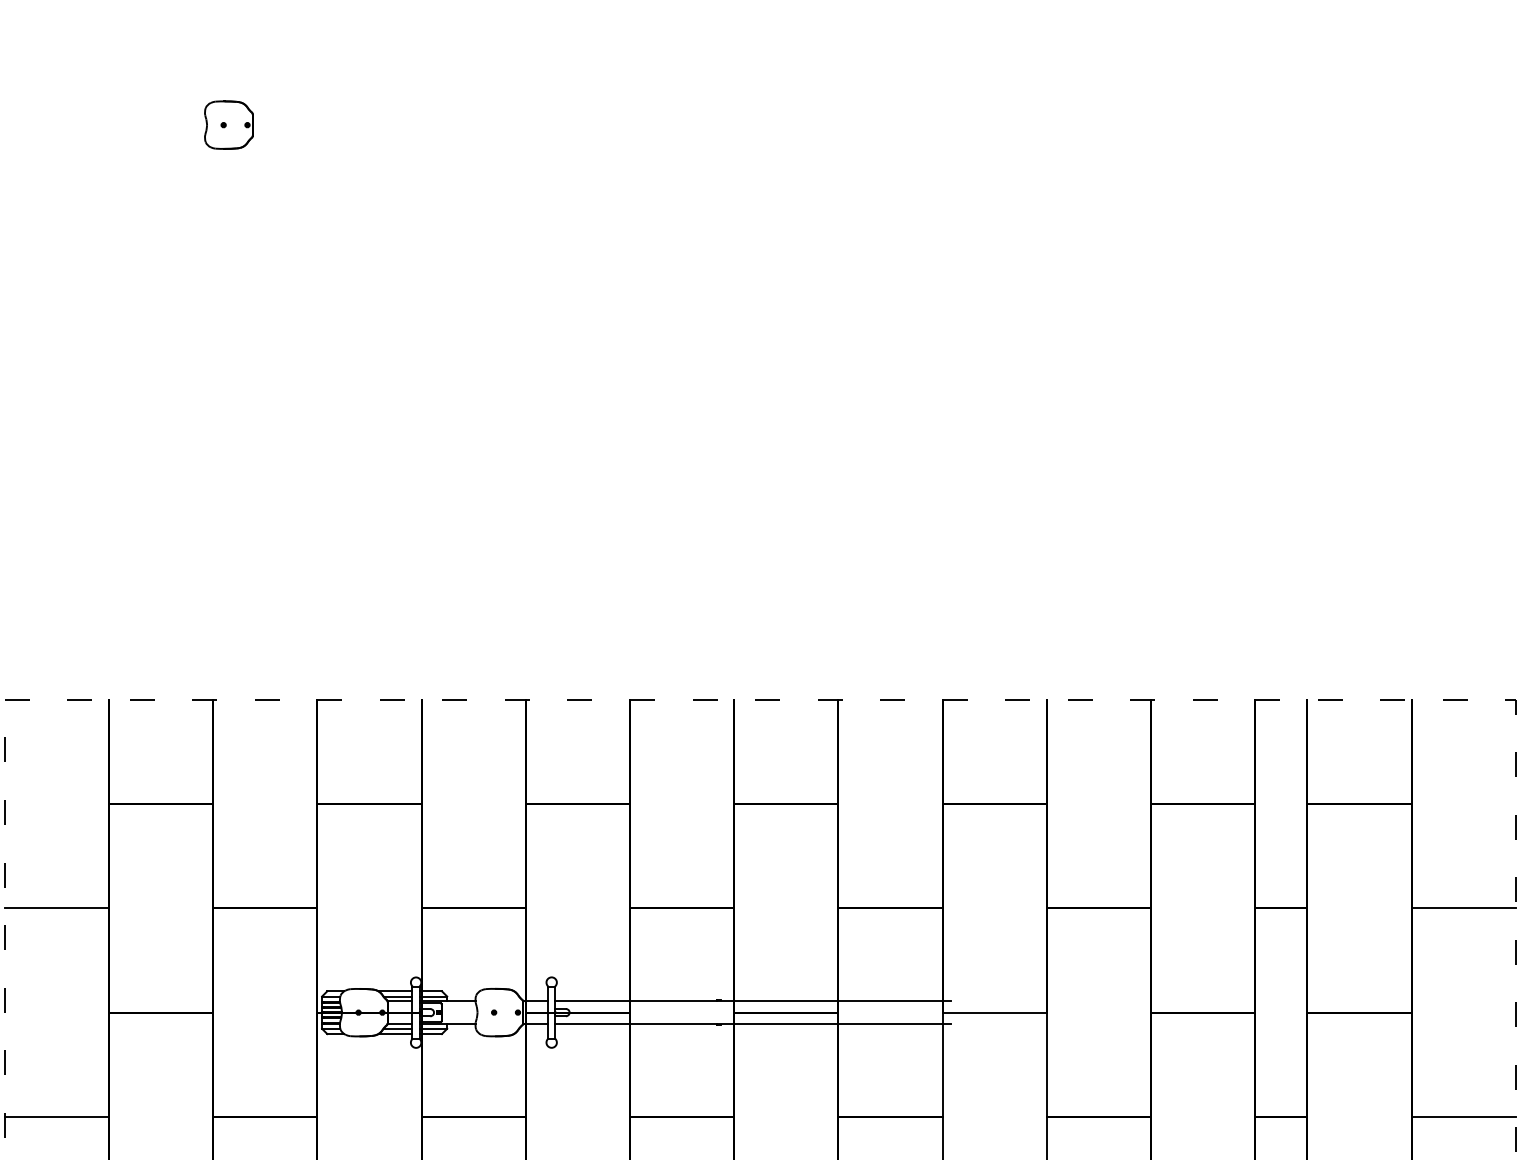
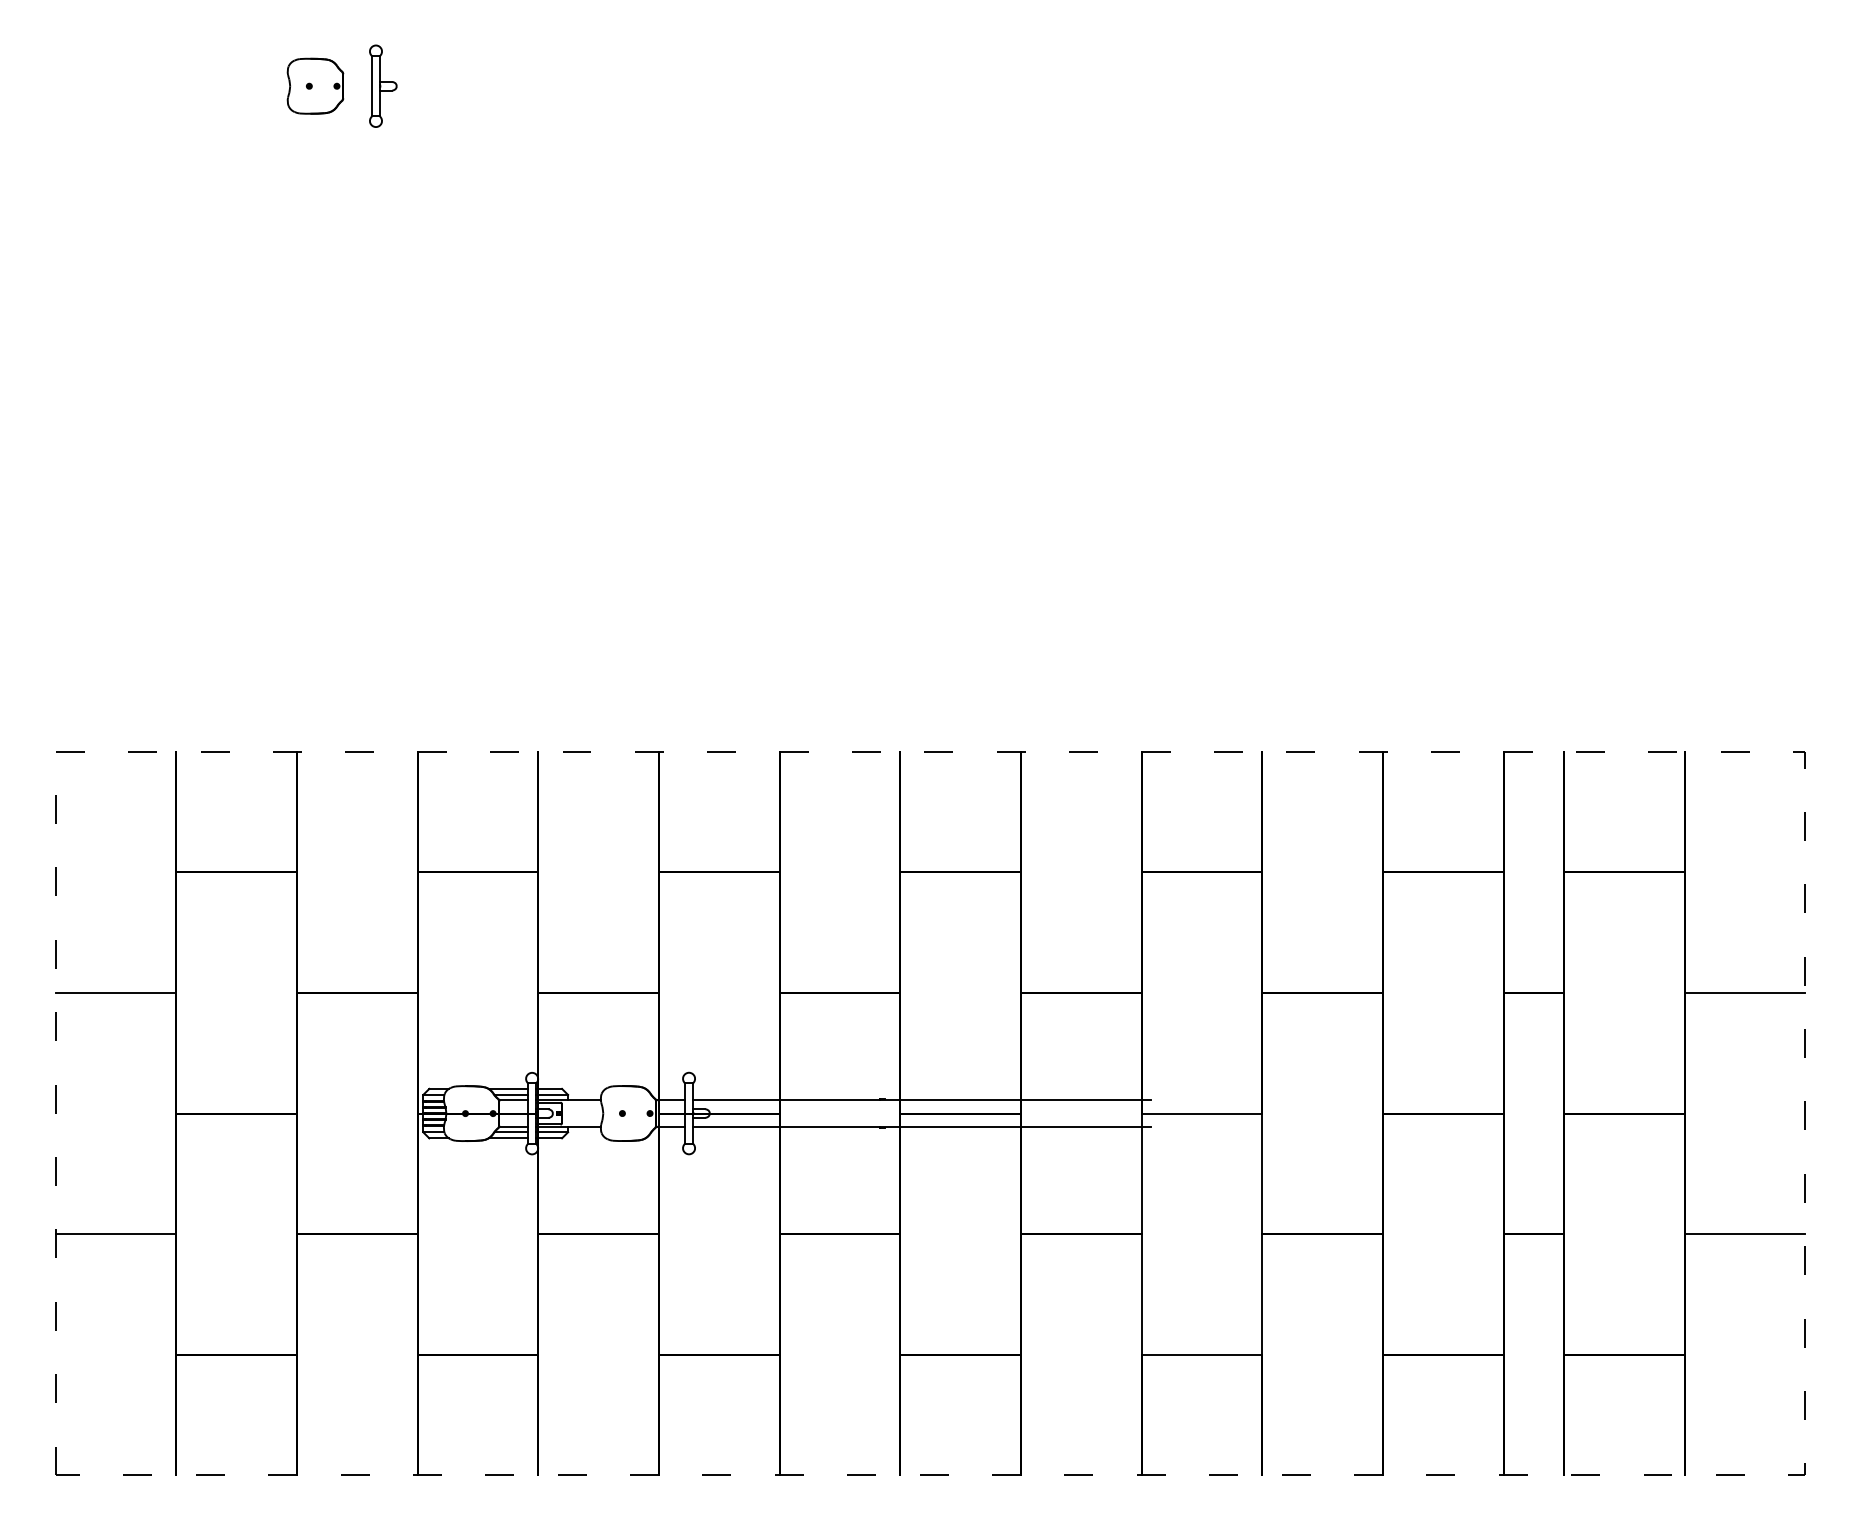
part: (287, 124) -> (383, 85), added

